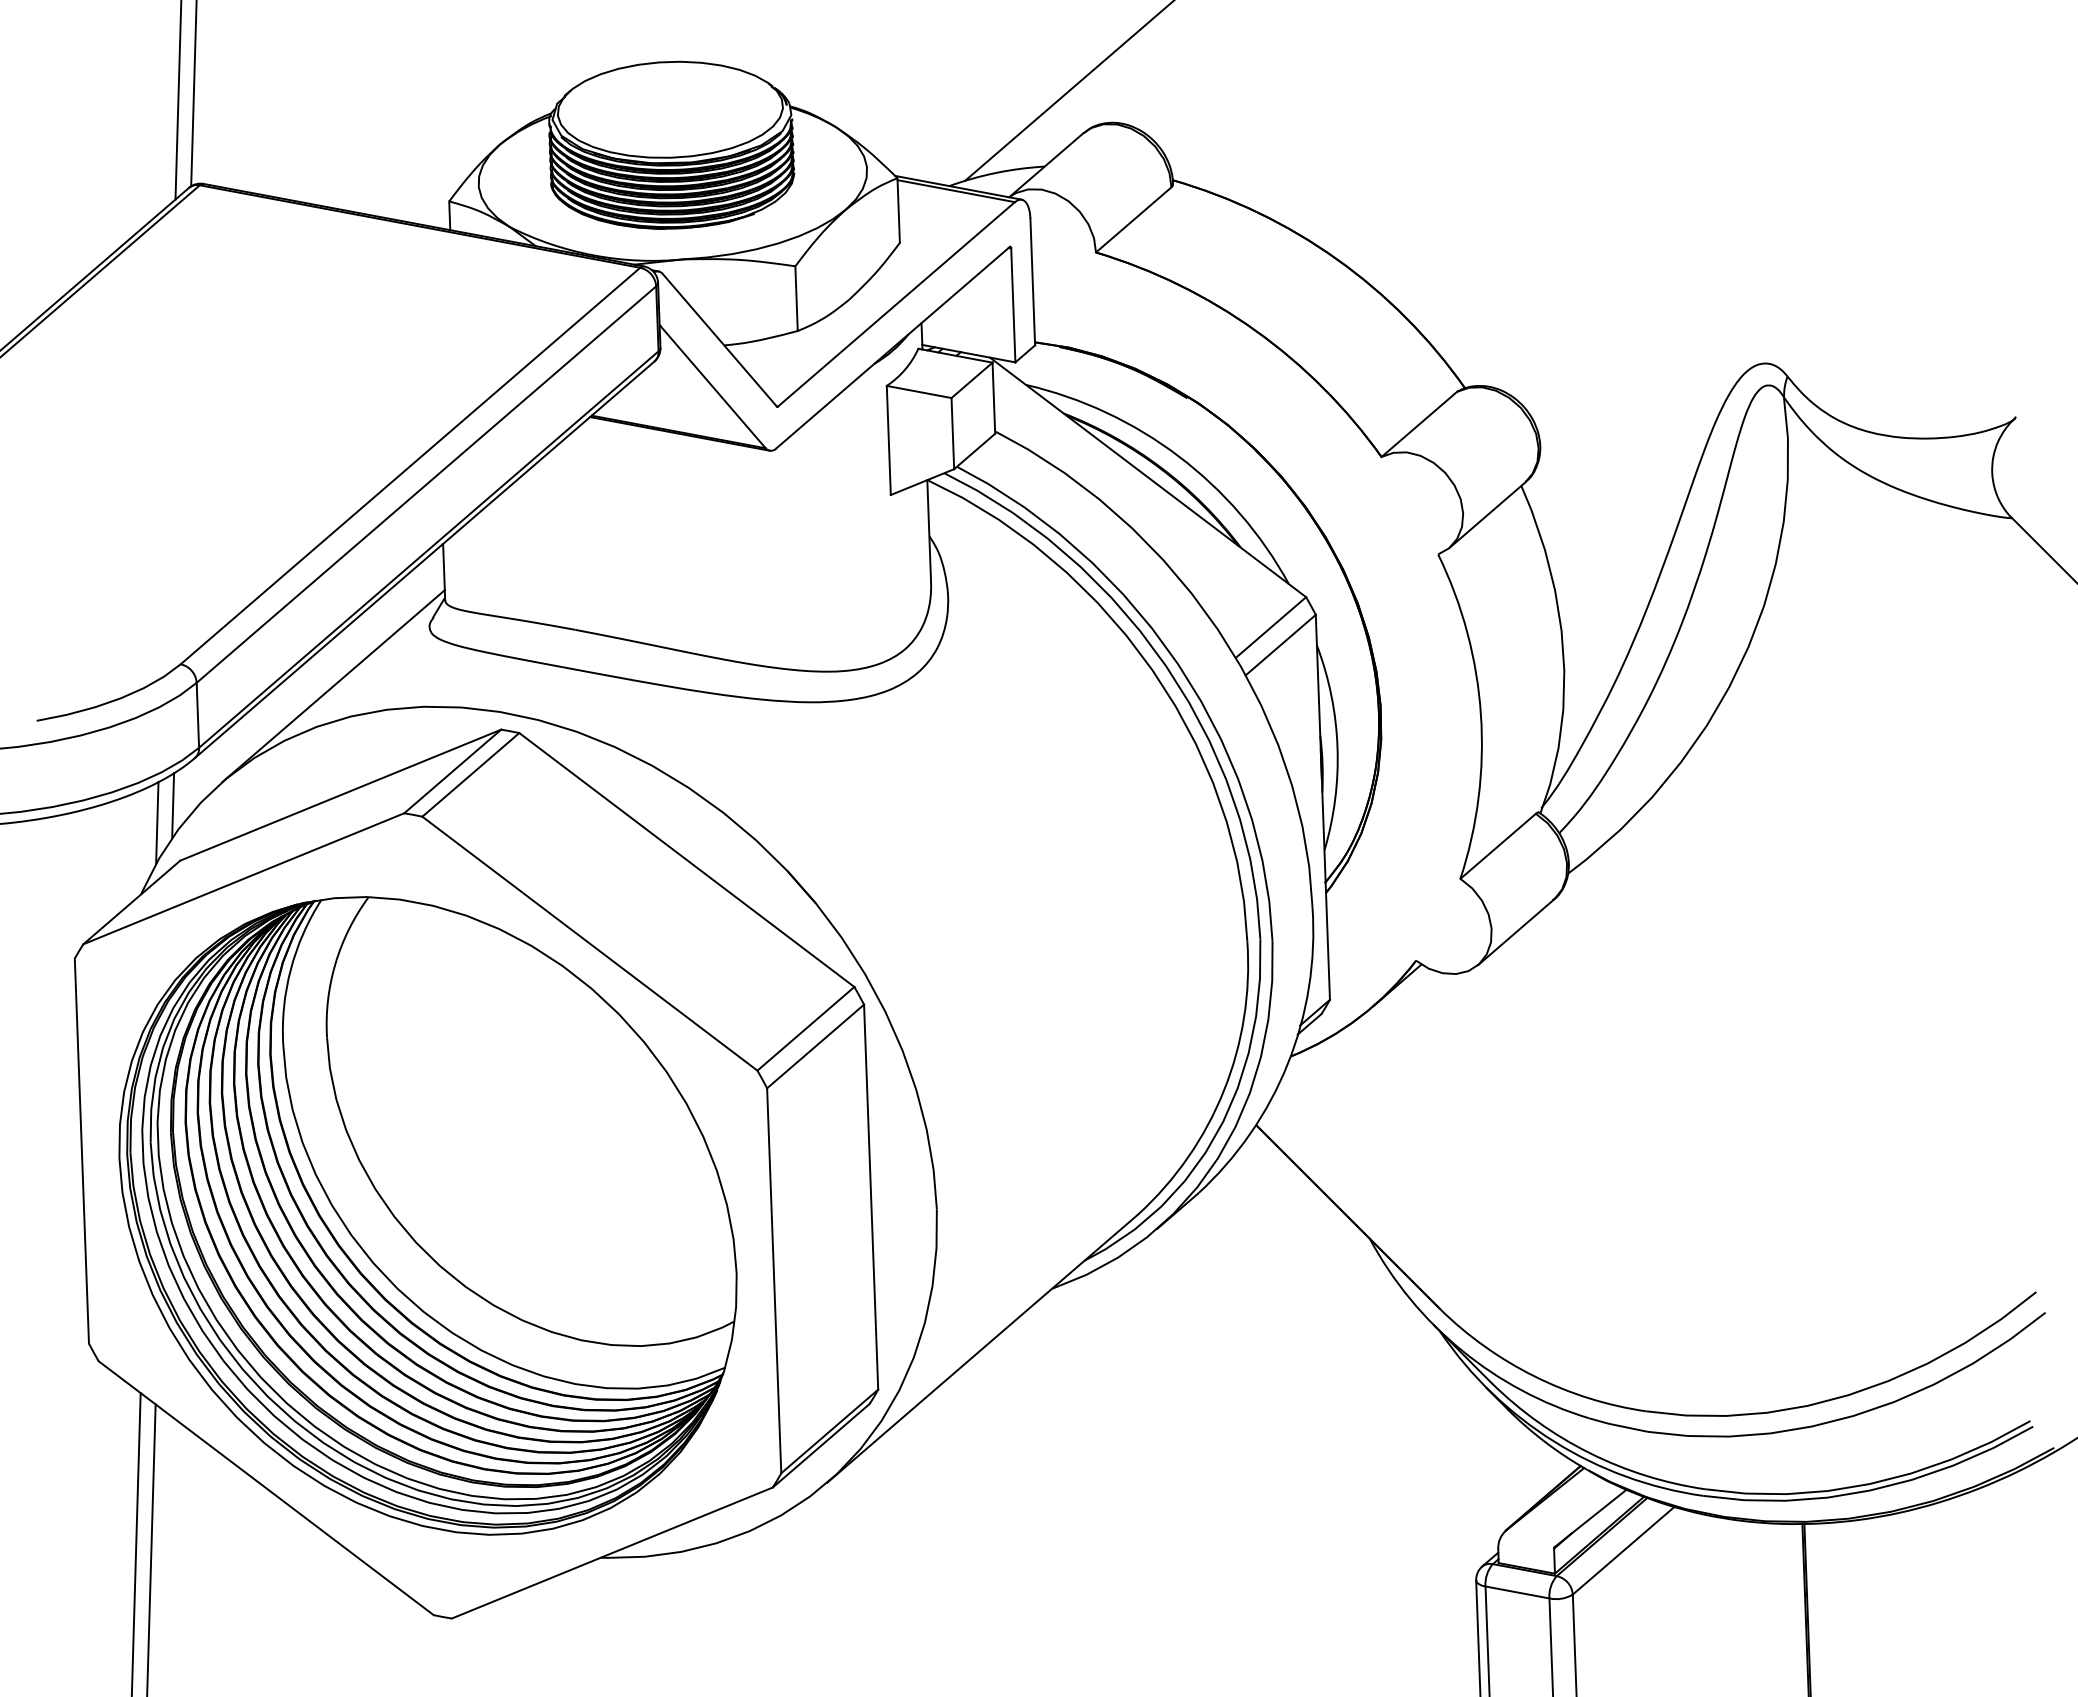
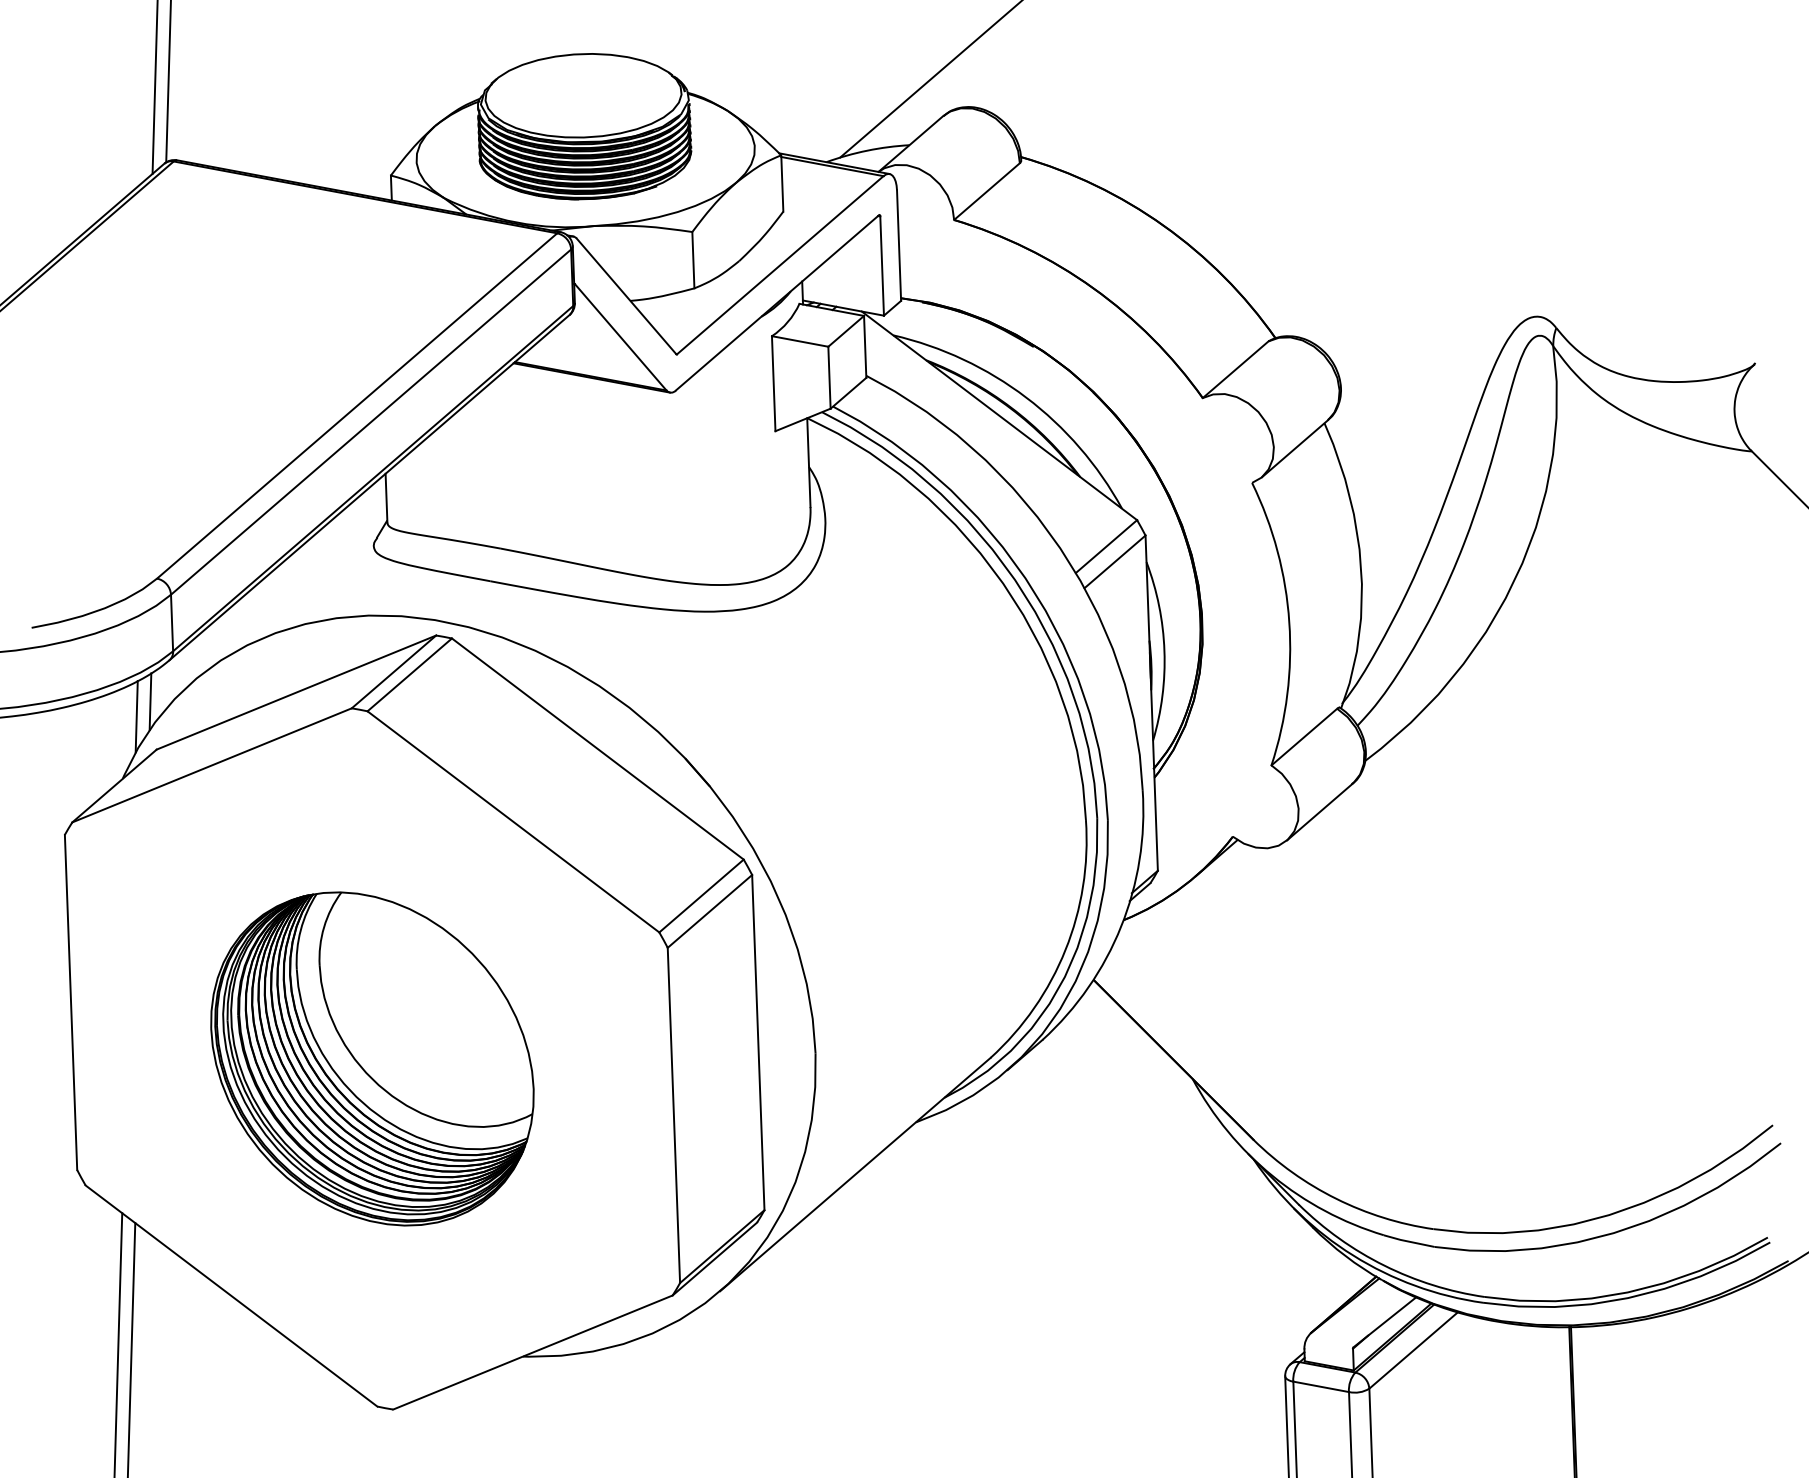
line: (333, 685) -> (290, 597), removed
part: (427, 1215) -> (372, 1058), size x0.6

